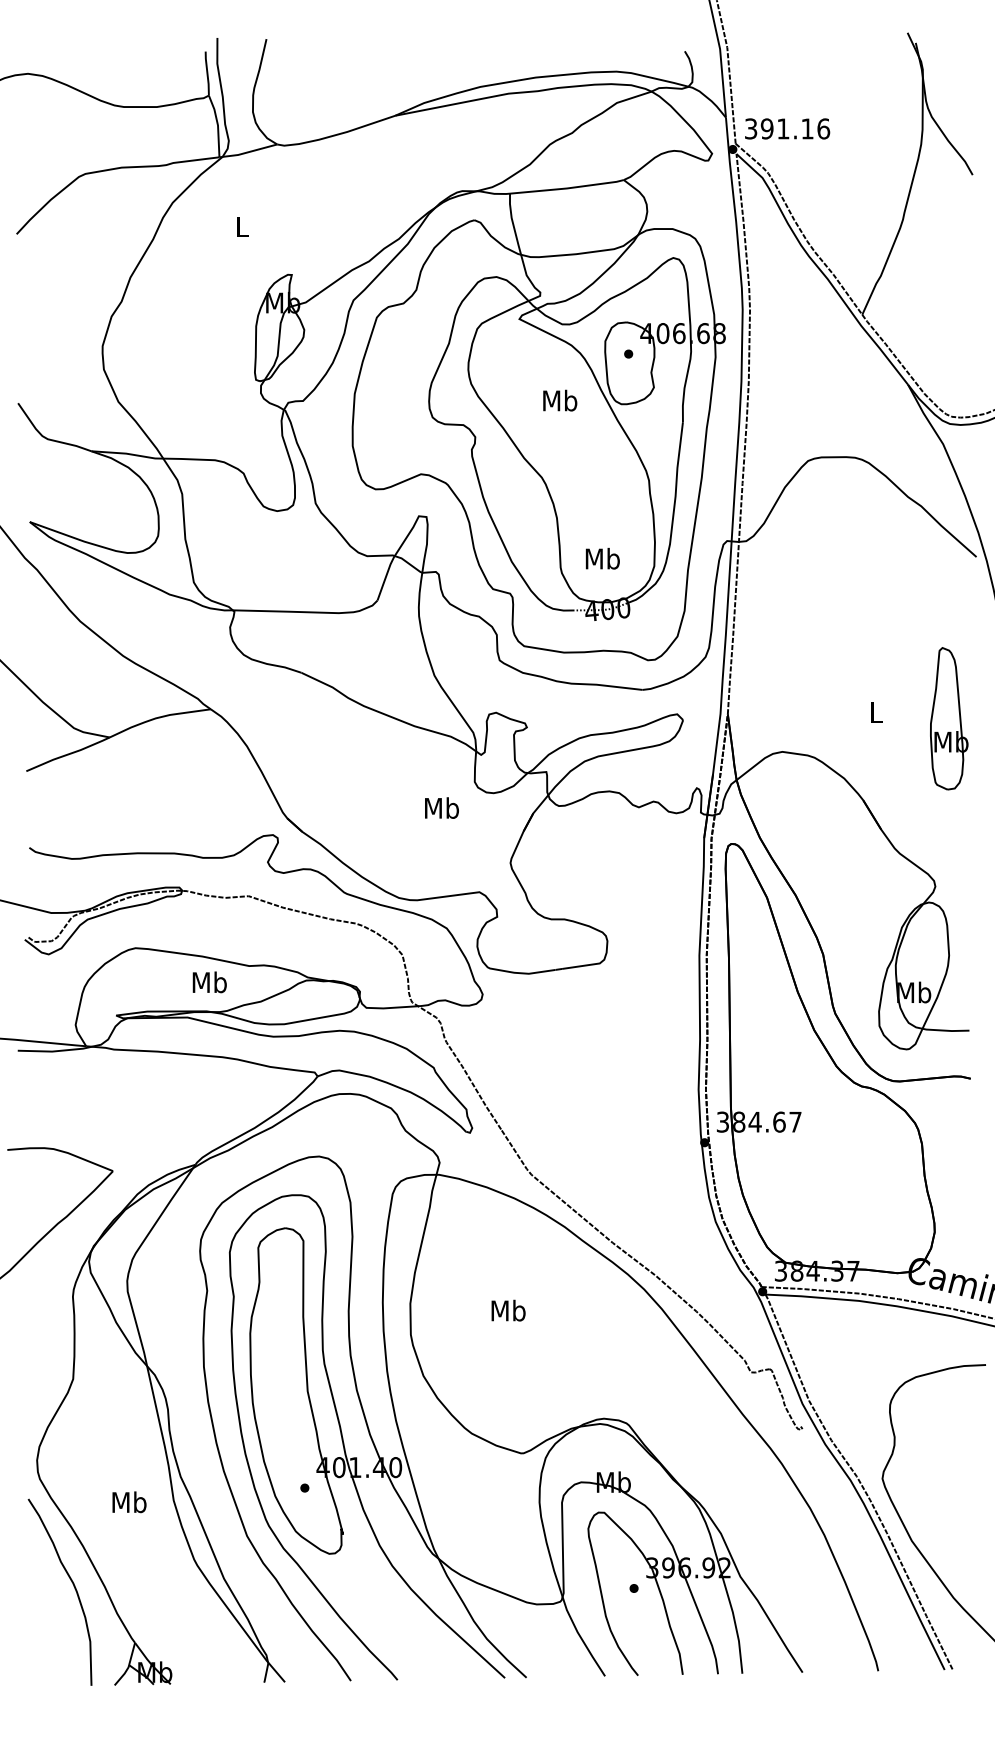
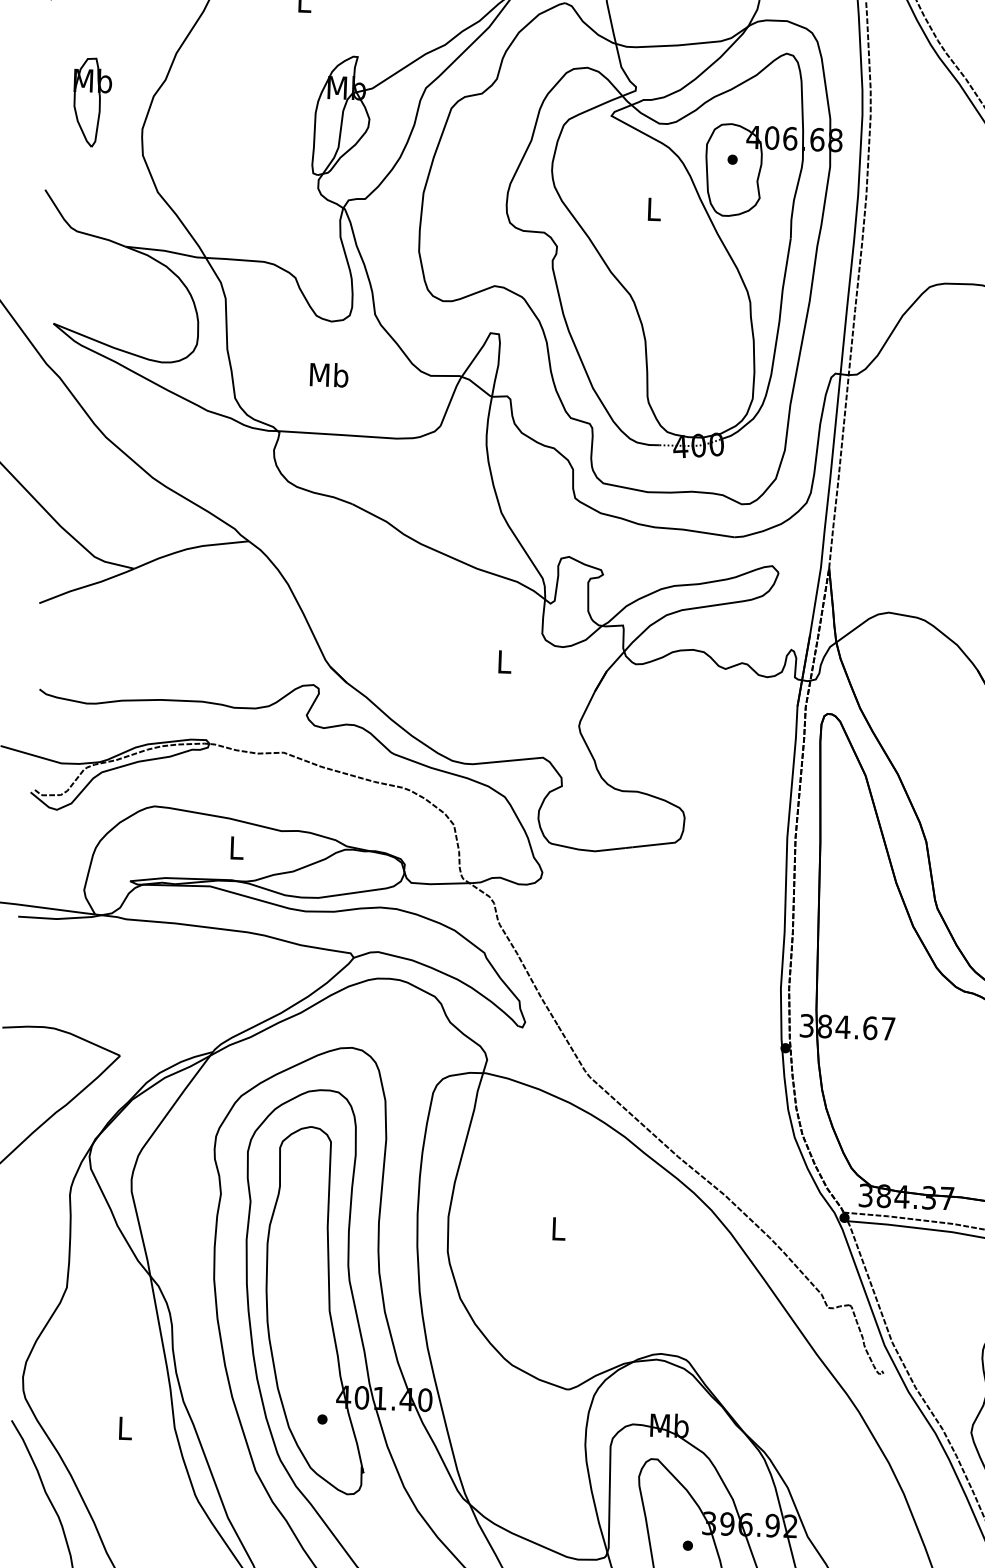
part: (57, 323) -> (92, 101), added
text: (560, 400) -> (654, 209), Mb -> L
text: (602, 558) -> (328, 374), moved
text: (441, 807) -> (503, 661), Mb -> L
text: (209, 982) -> (236, 847), Mb -> L
text: (508, 1310) -> (558, 1228), Mb -> L
text: (129, 1502) -> (125, 1428), Mb -> L

